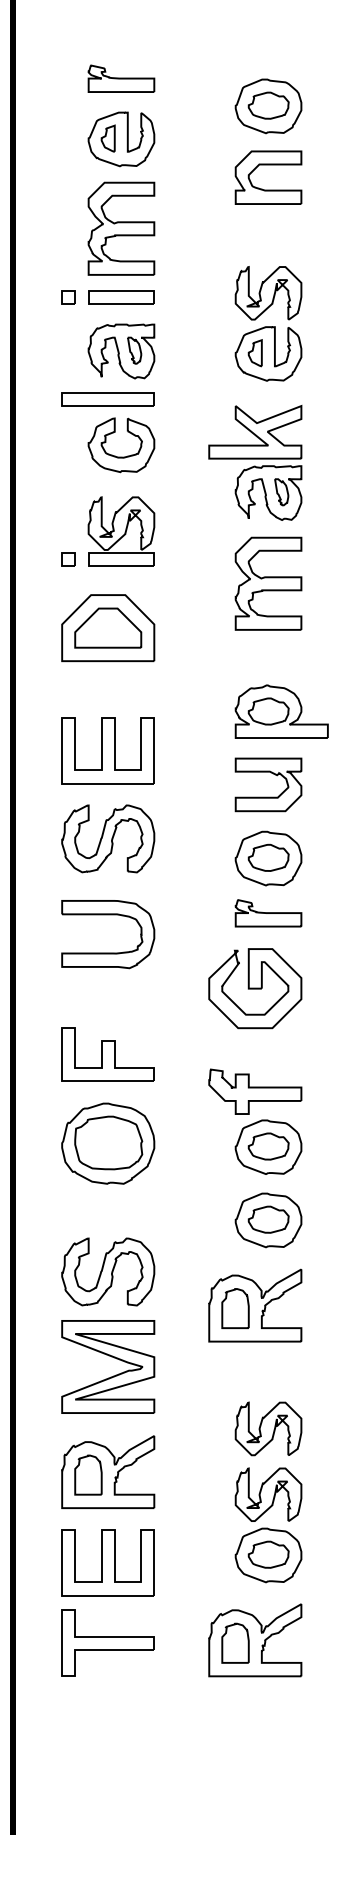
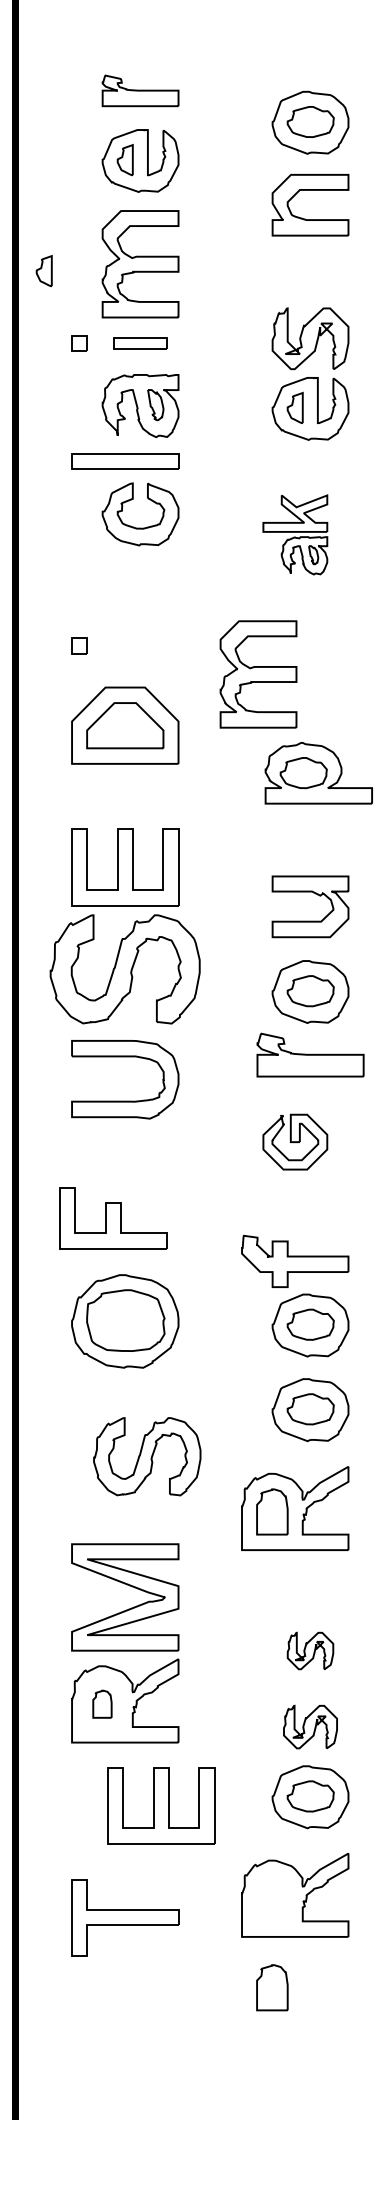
part: (37, 235) -> (43, 271), added
part: (121, 297) -> (140, 343), size x0.7
part: (255, 462) -> (295, 534), size x0.6
part: (121, 531) -> (140, 613), removed
part: (268, 583) -> (258, 674), moved
part: (281, 711) -> (318, 773), moved
part: (108, 838) -> (125, 968), size x1.4
part: (268, 913) -> (310, 1055), size x1.4
part: (255, 987) -> (295, 1141), size x0.6
part: (108, 1054) -> (113, 1218), moved
part: (108, 1271) -> (147, 1456), moved
part: (111, 1376) -> (128, 1608), moved
part: (268, 1428) -> (310, 1650), size x0.6
part: (88, 1474) -> (102, 1703), size x0.6
part: (268, 1494) -> (310, 1726), size x0.7
part: (108, 1562) -> (161, 1805), moved
part: (108, 1643) -> (125, 1917), moved
part: (235, 1643) -> (272, 1987), moved

